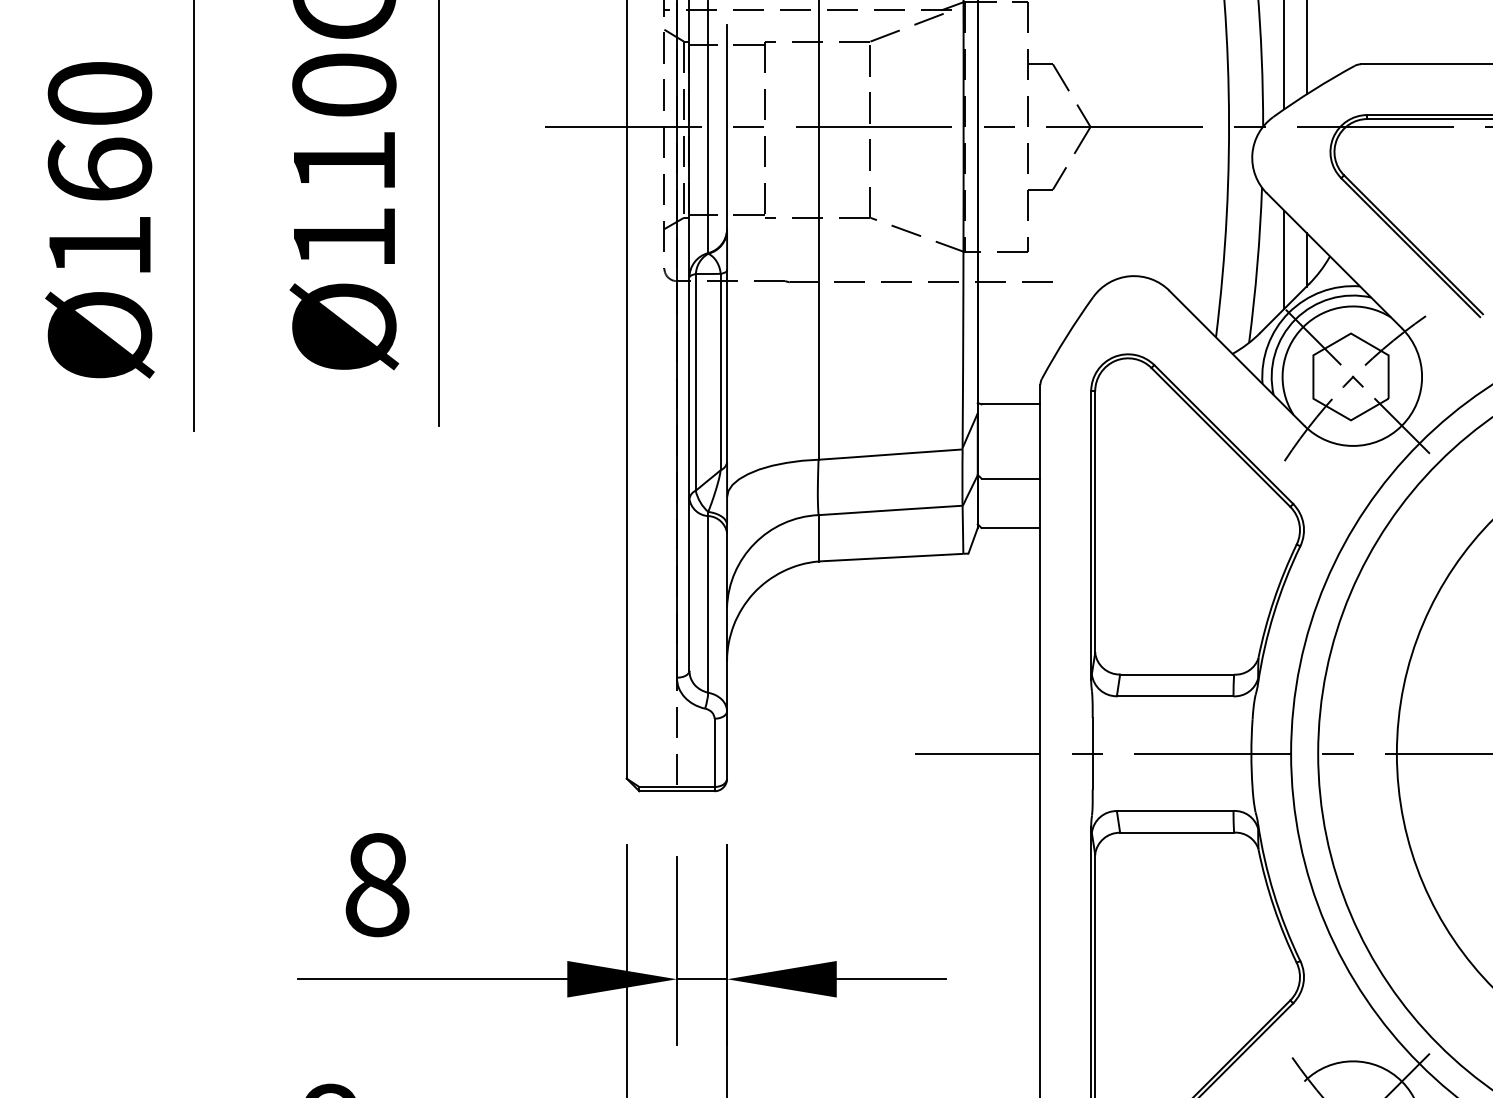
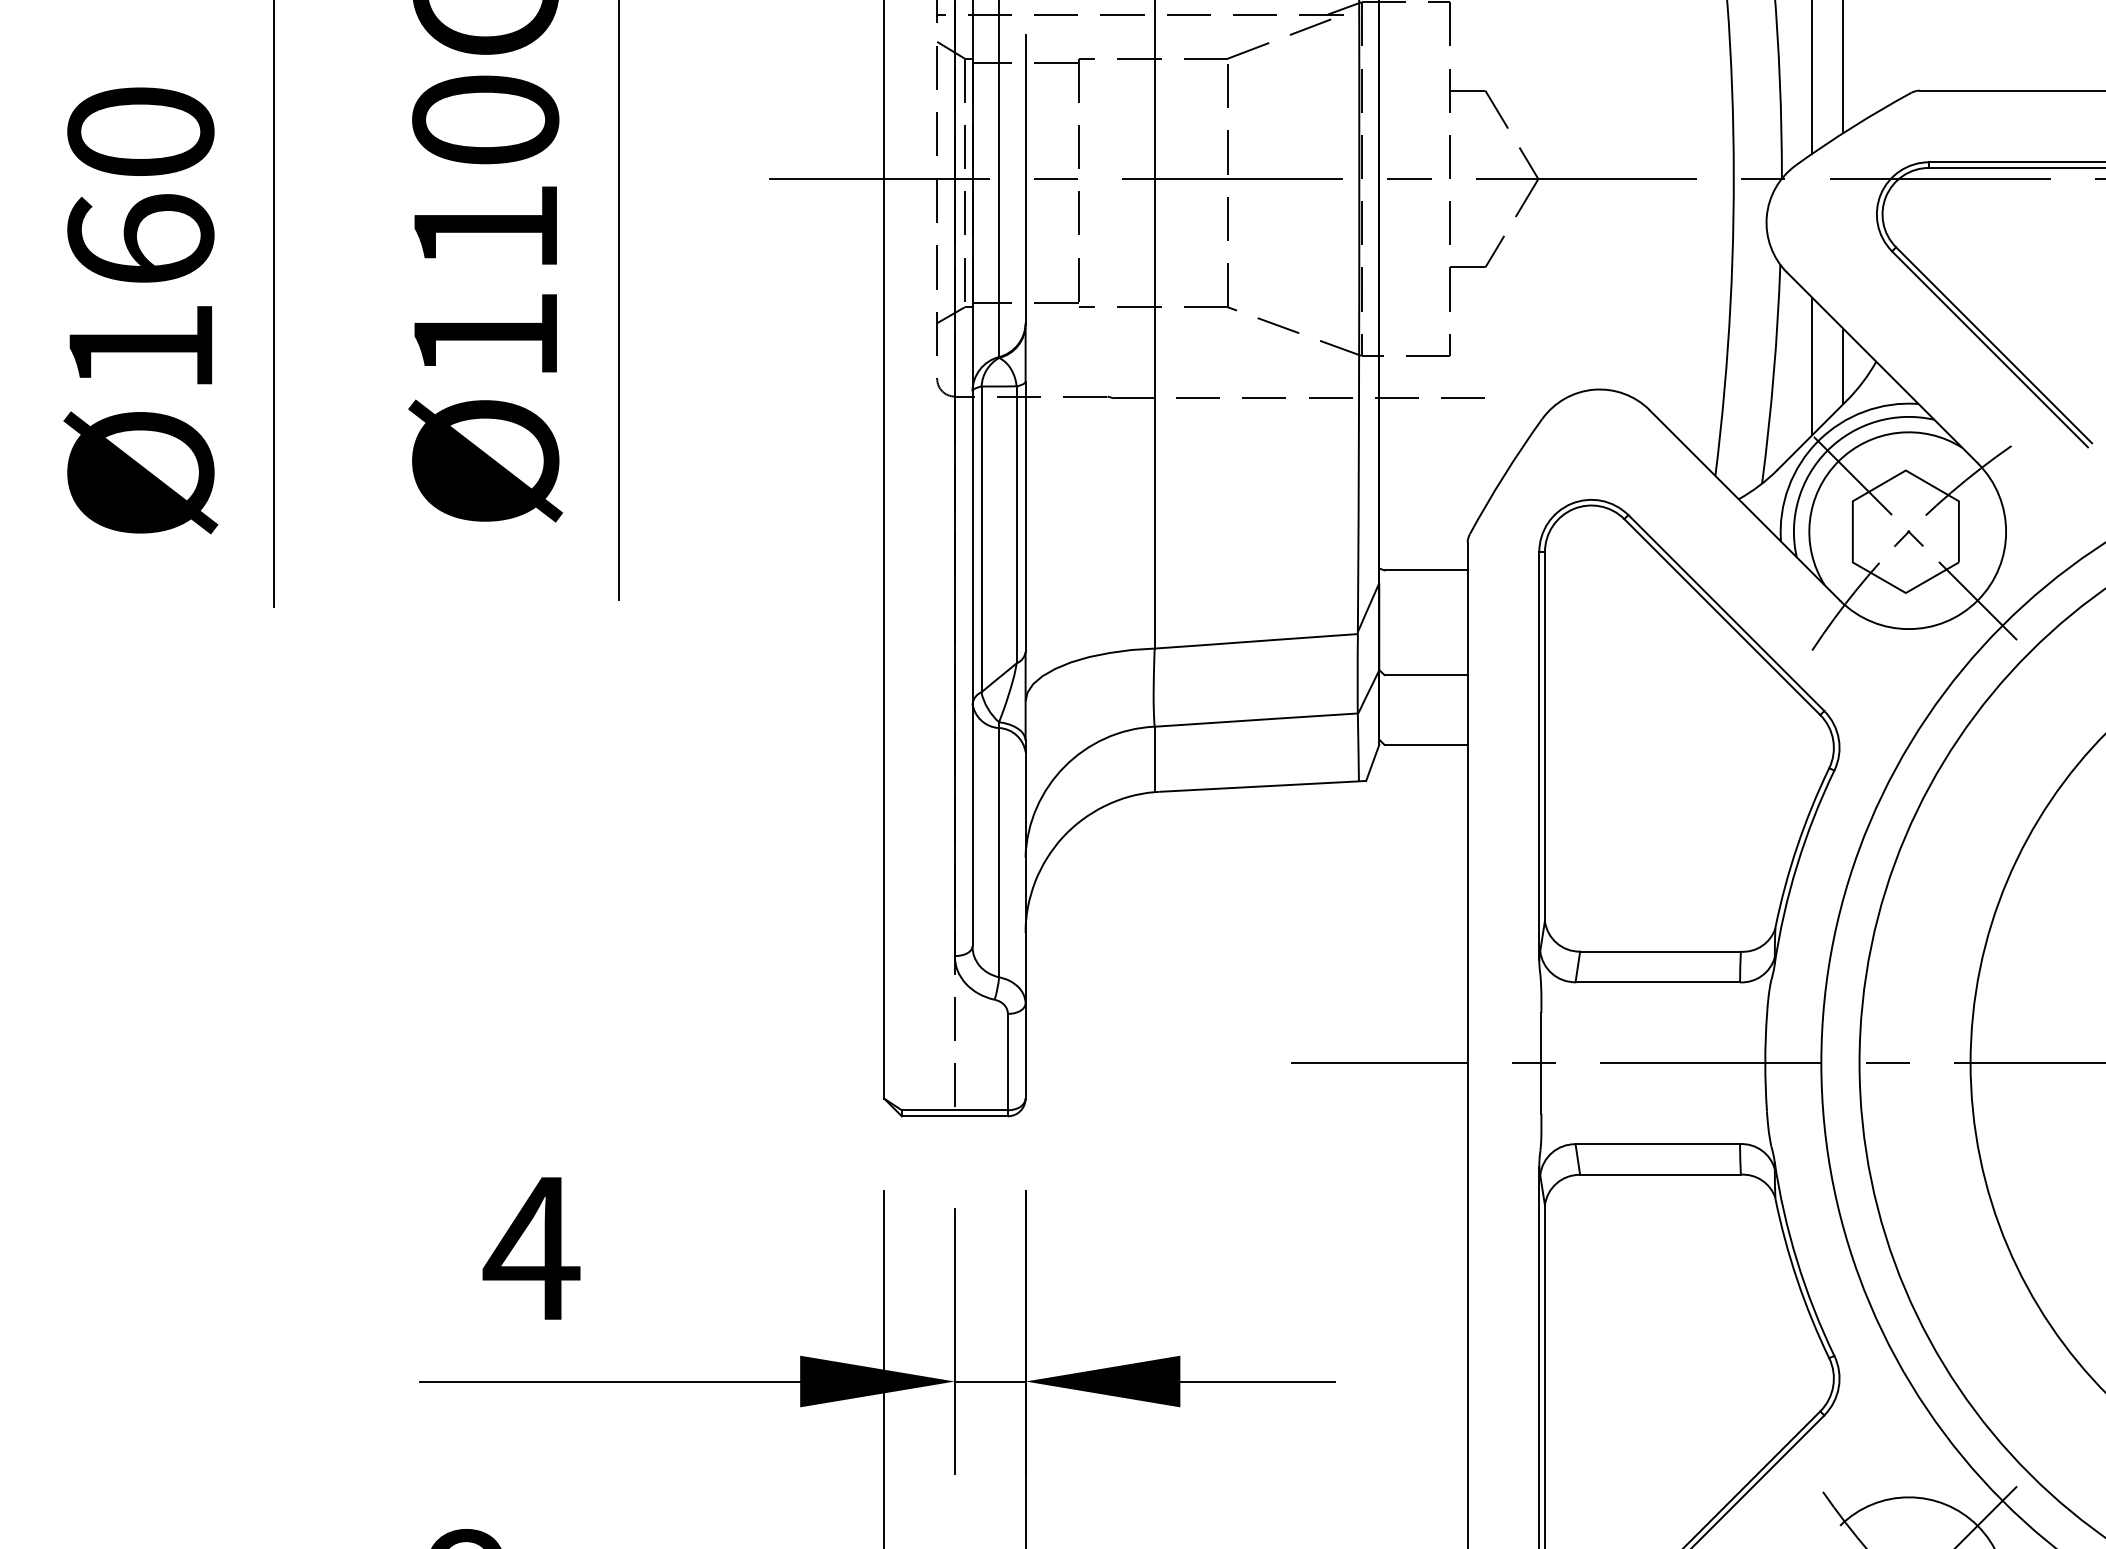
text: (376, 884) -> (531, 1248), 8 -> 4

